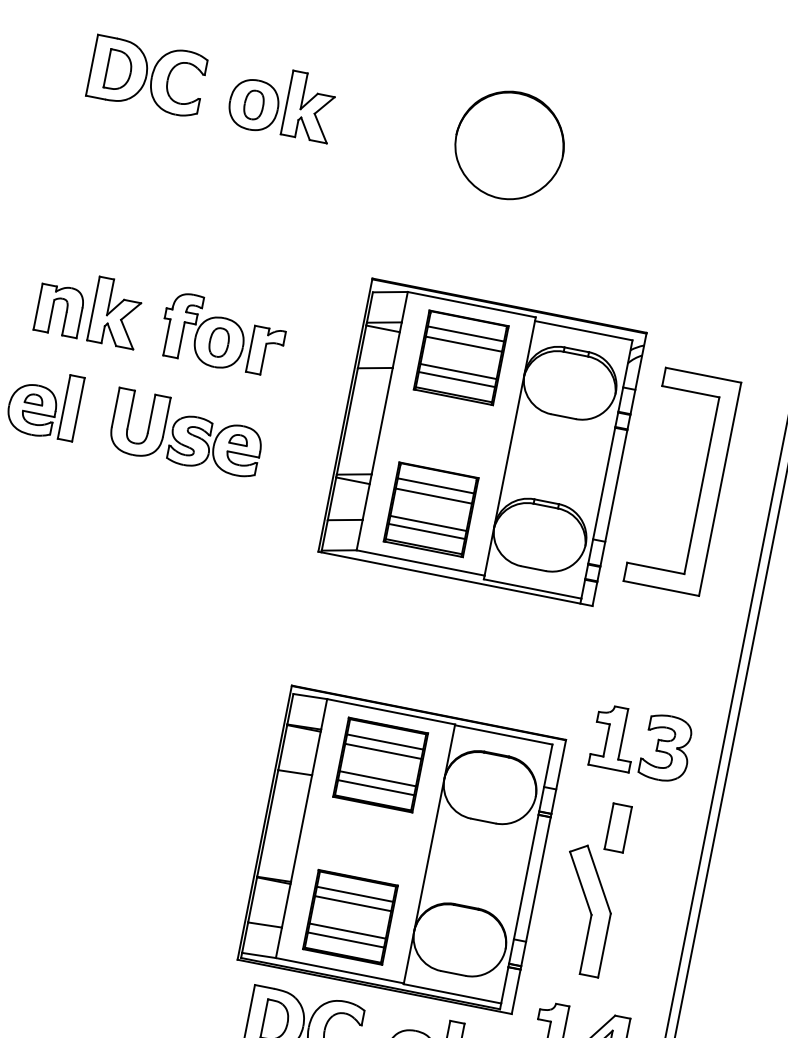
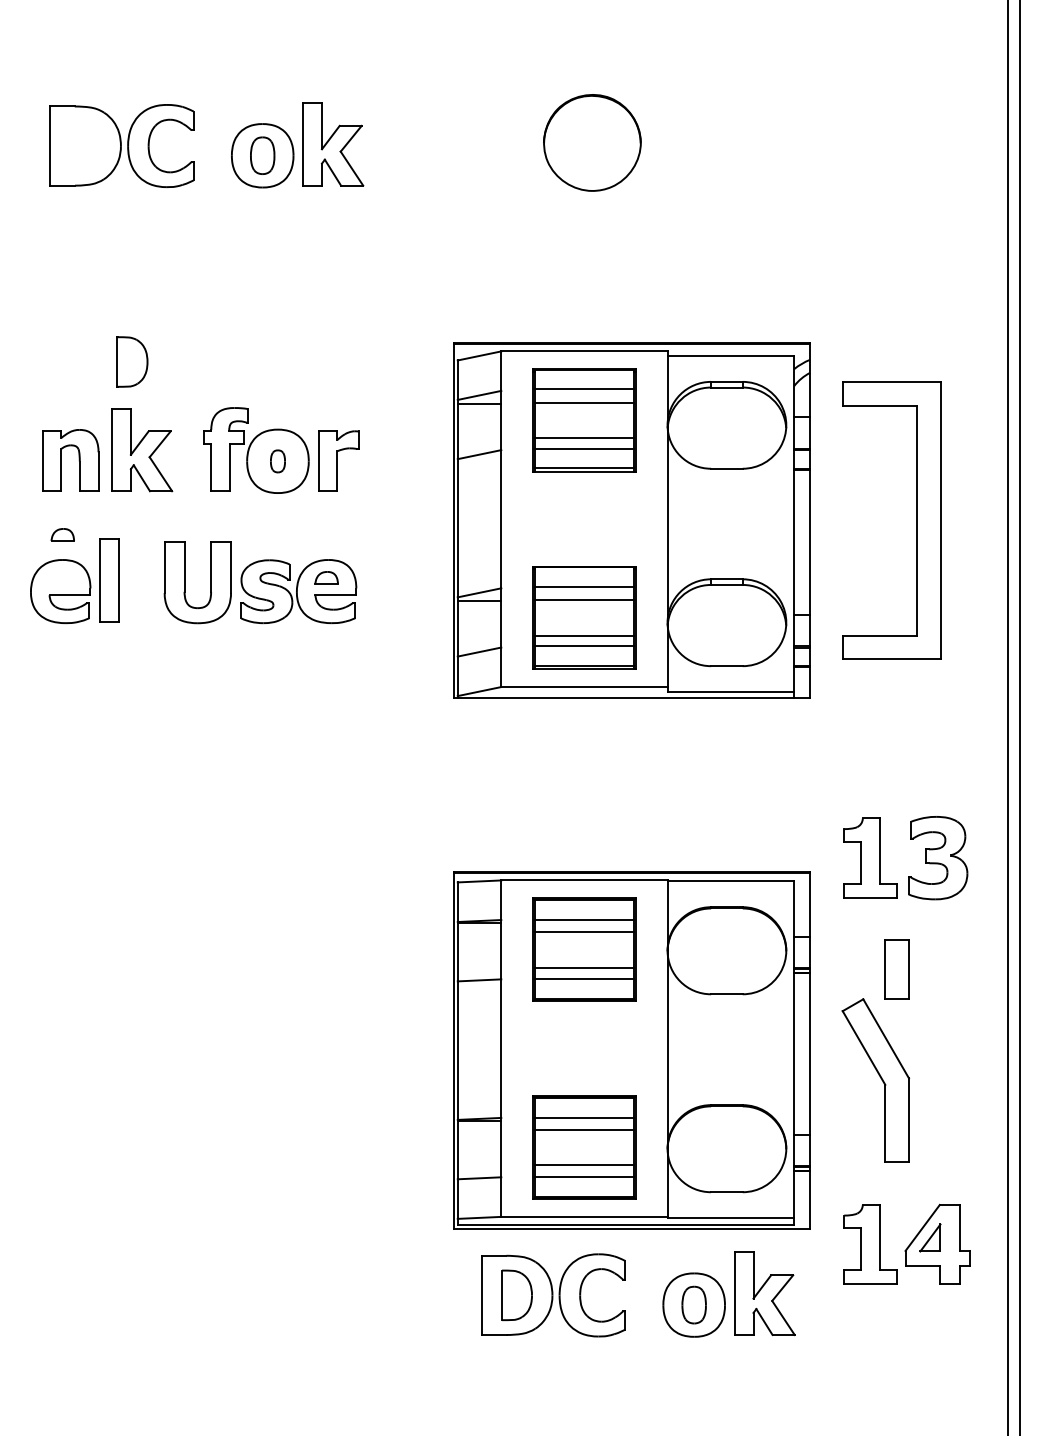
part: (119, 70) -> (132, 361), moved
part: (509, 145) -> (592, 142), size x0.7
part: (218, 342) -> (277, 461), size x0.6
part: (34, 398) -> (62, 534), moved

